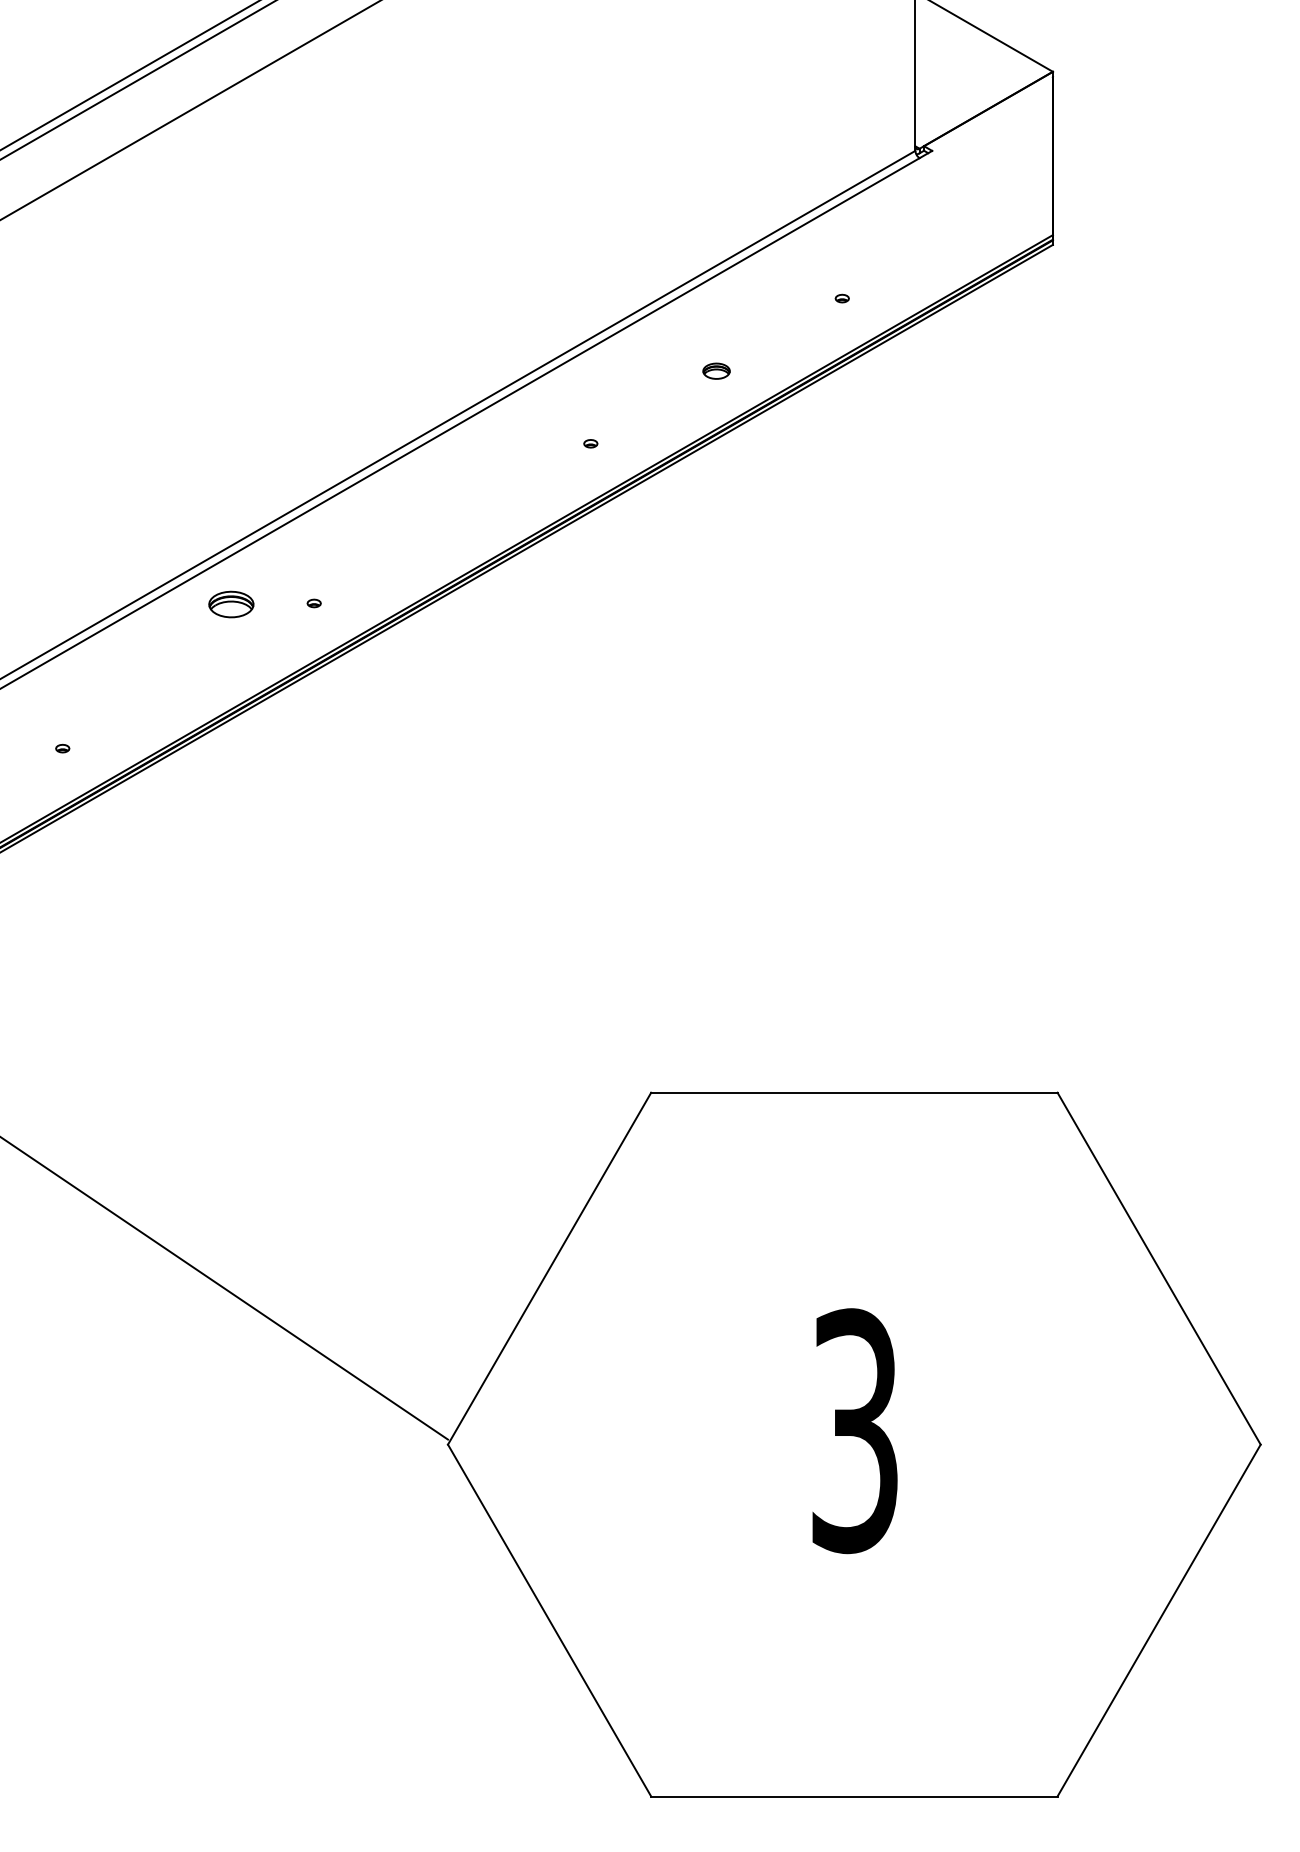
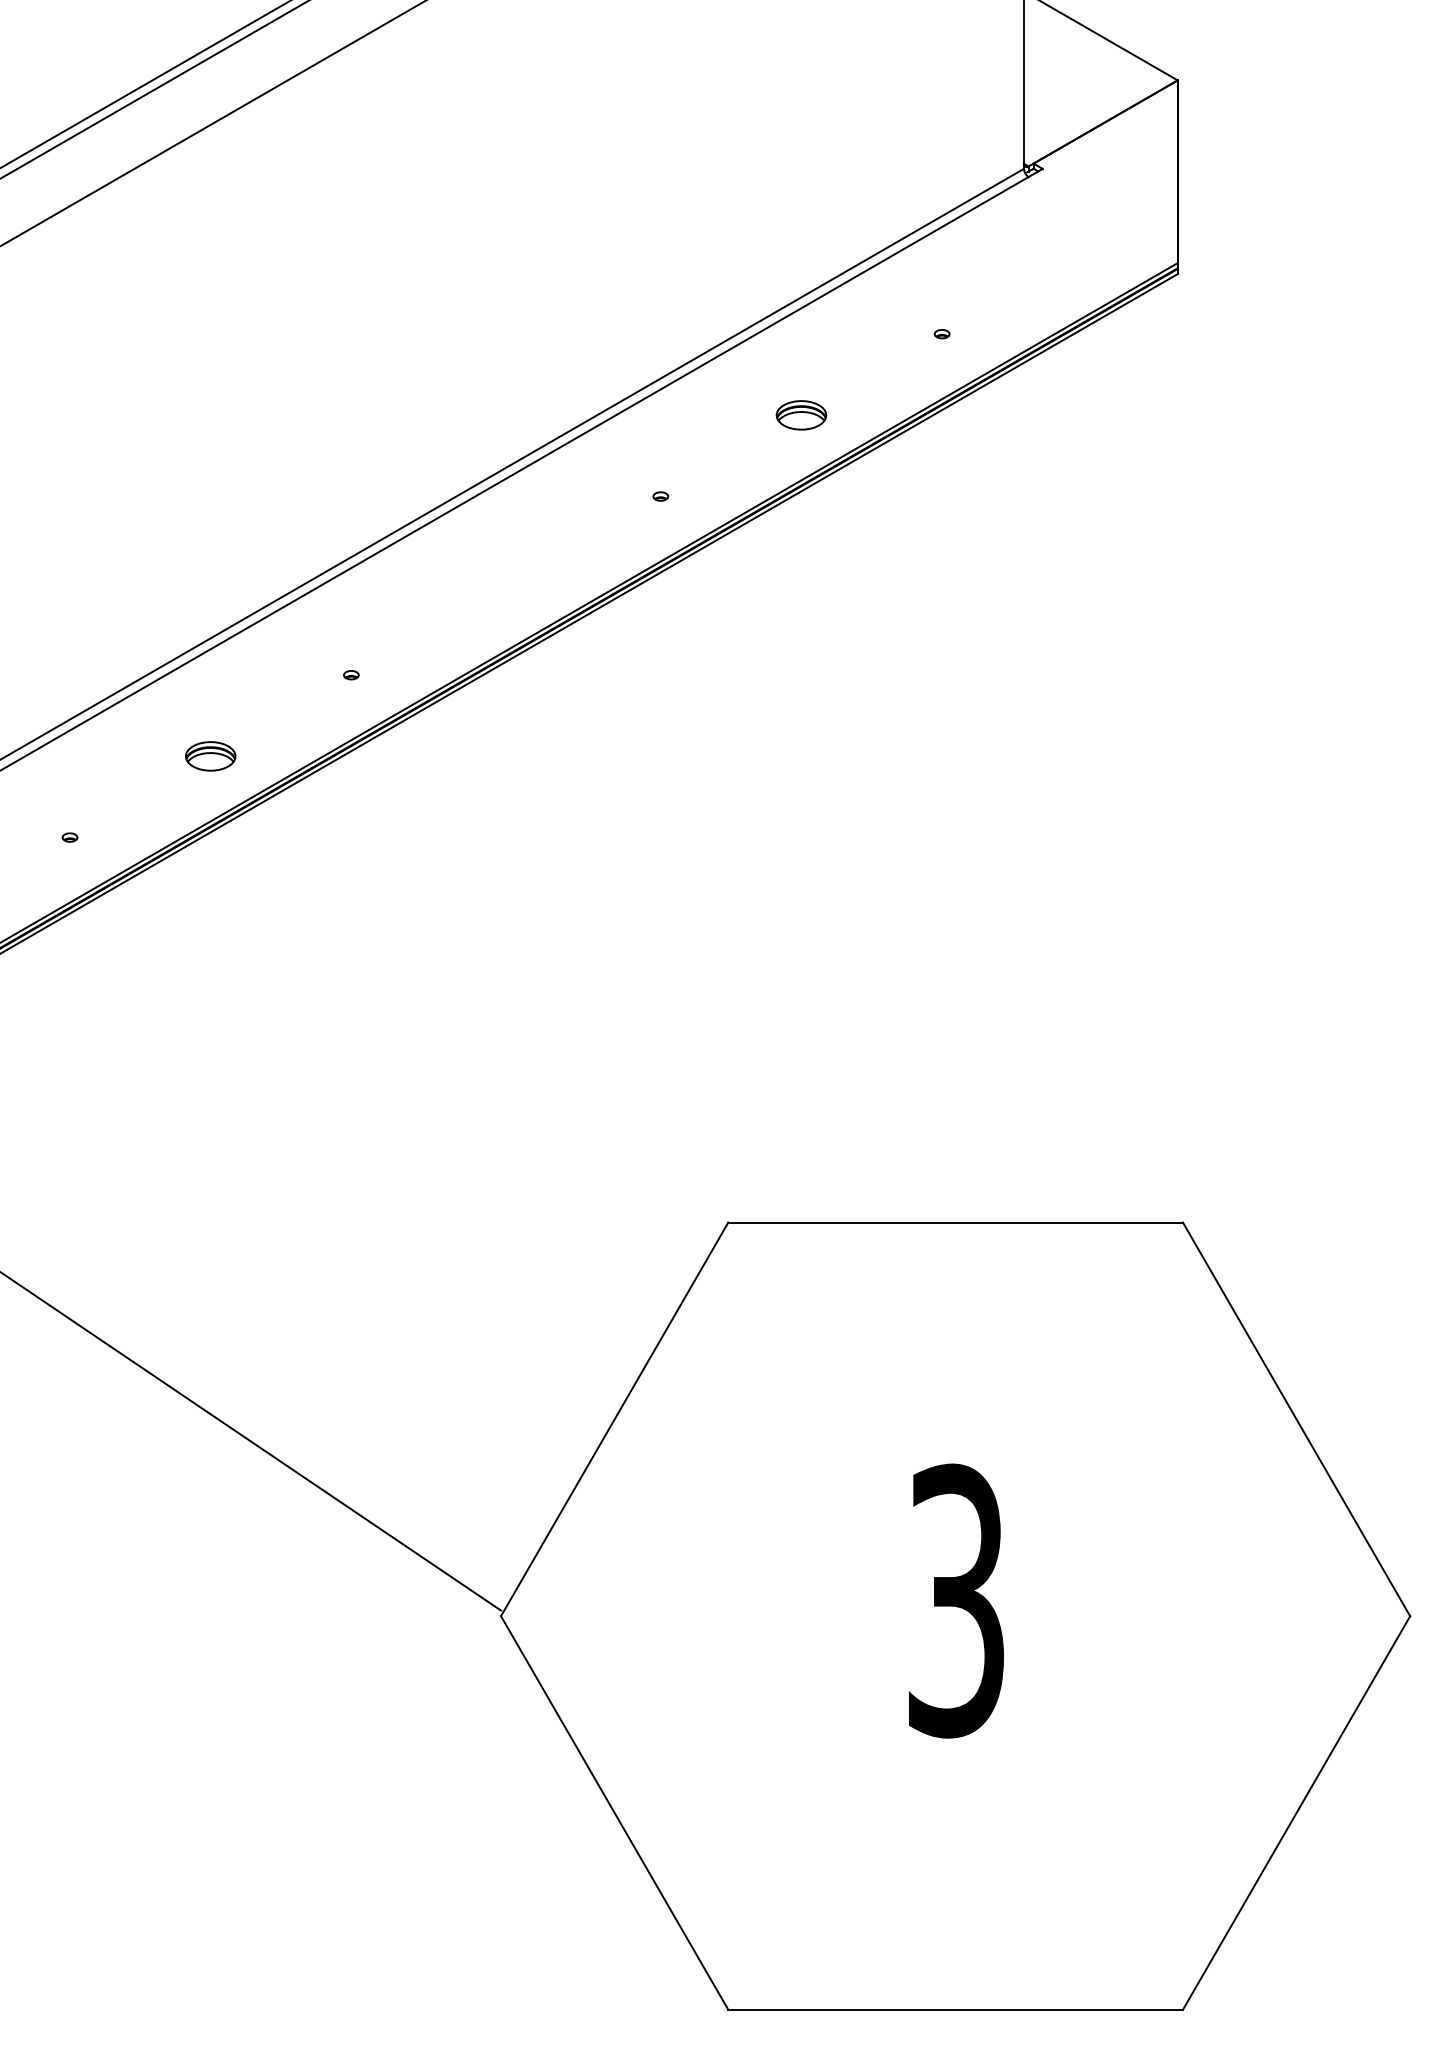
part: (716, 371) -> (801, 415), size x1.67
part: (231, 604) -> (210, 756), moved

